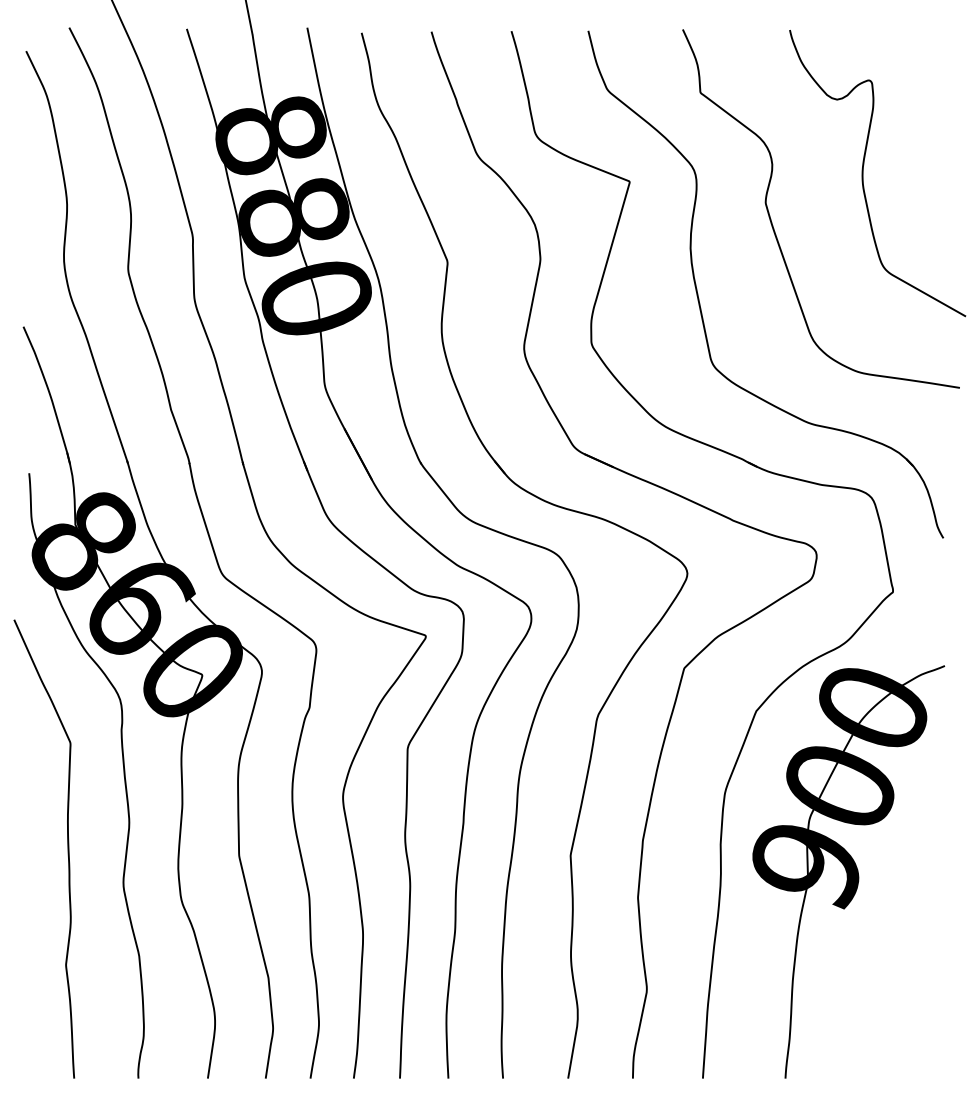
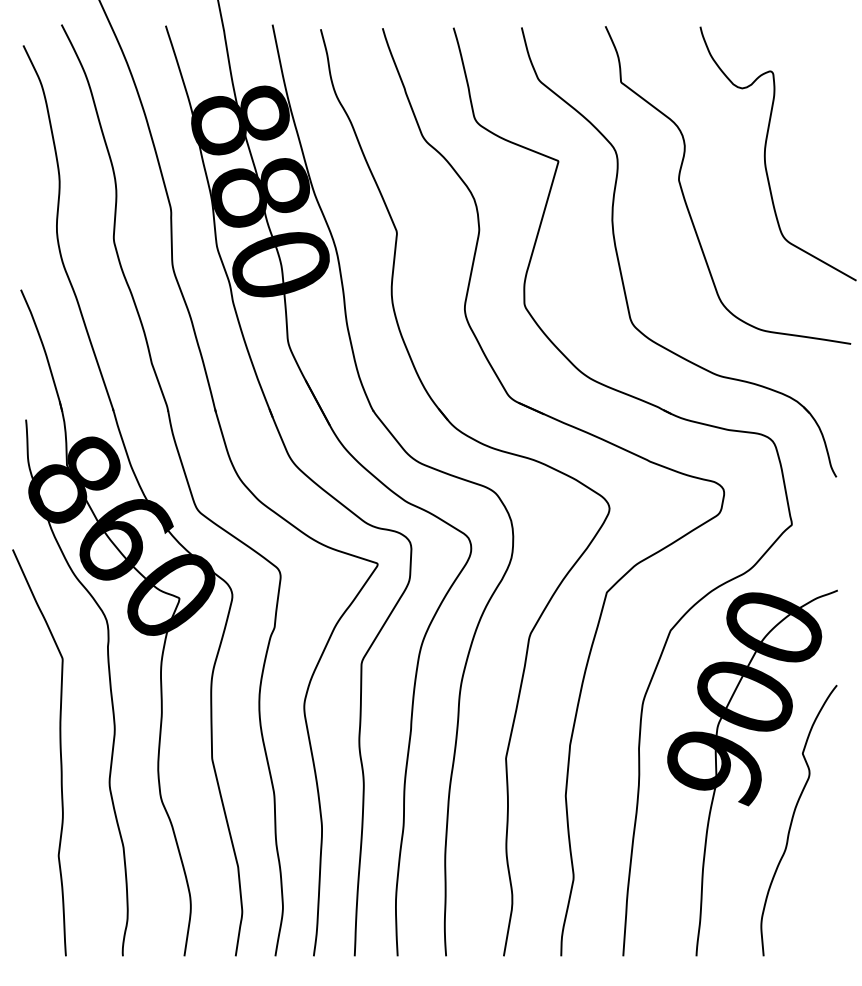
curve: (894, 925) -> (793, 820), added

